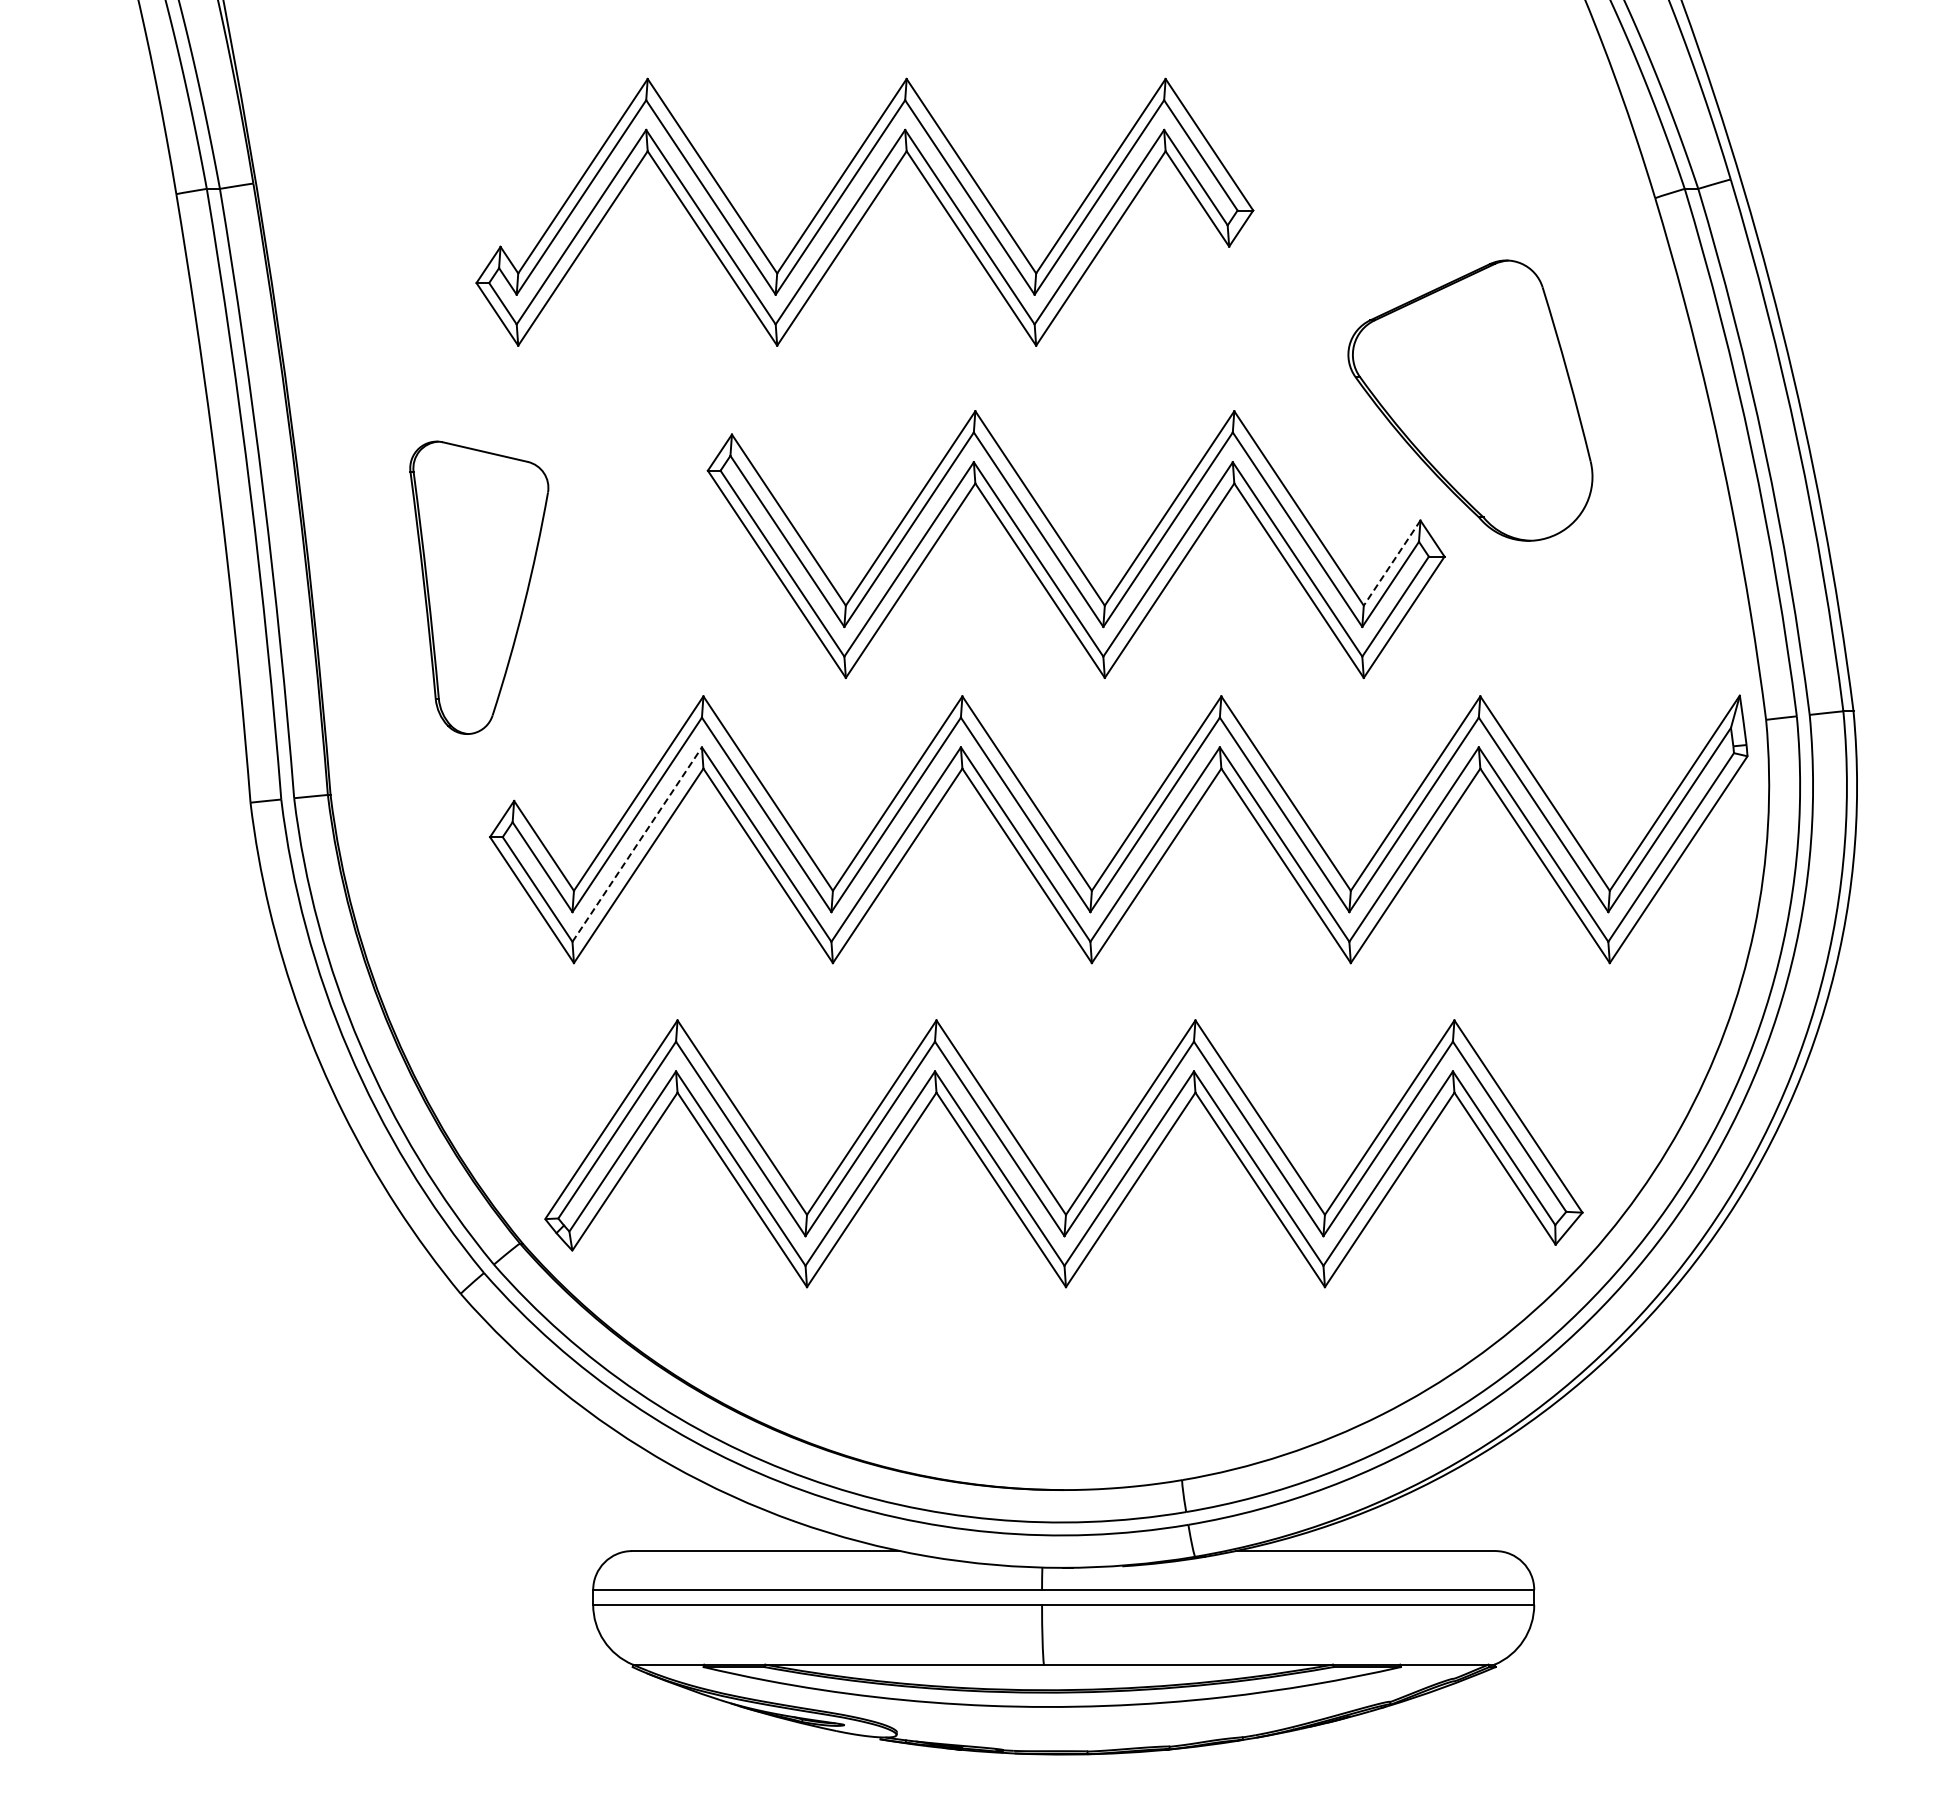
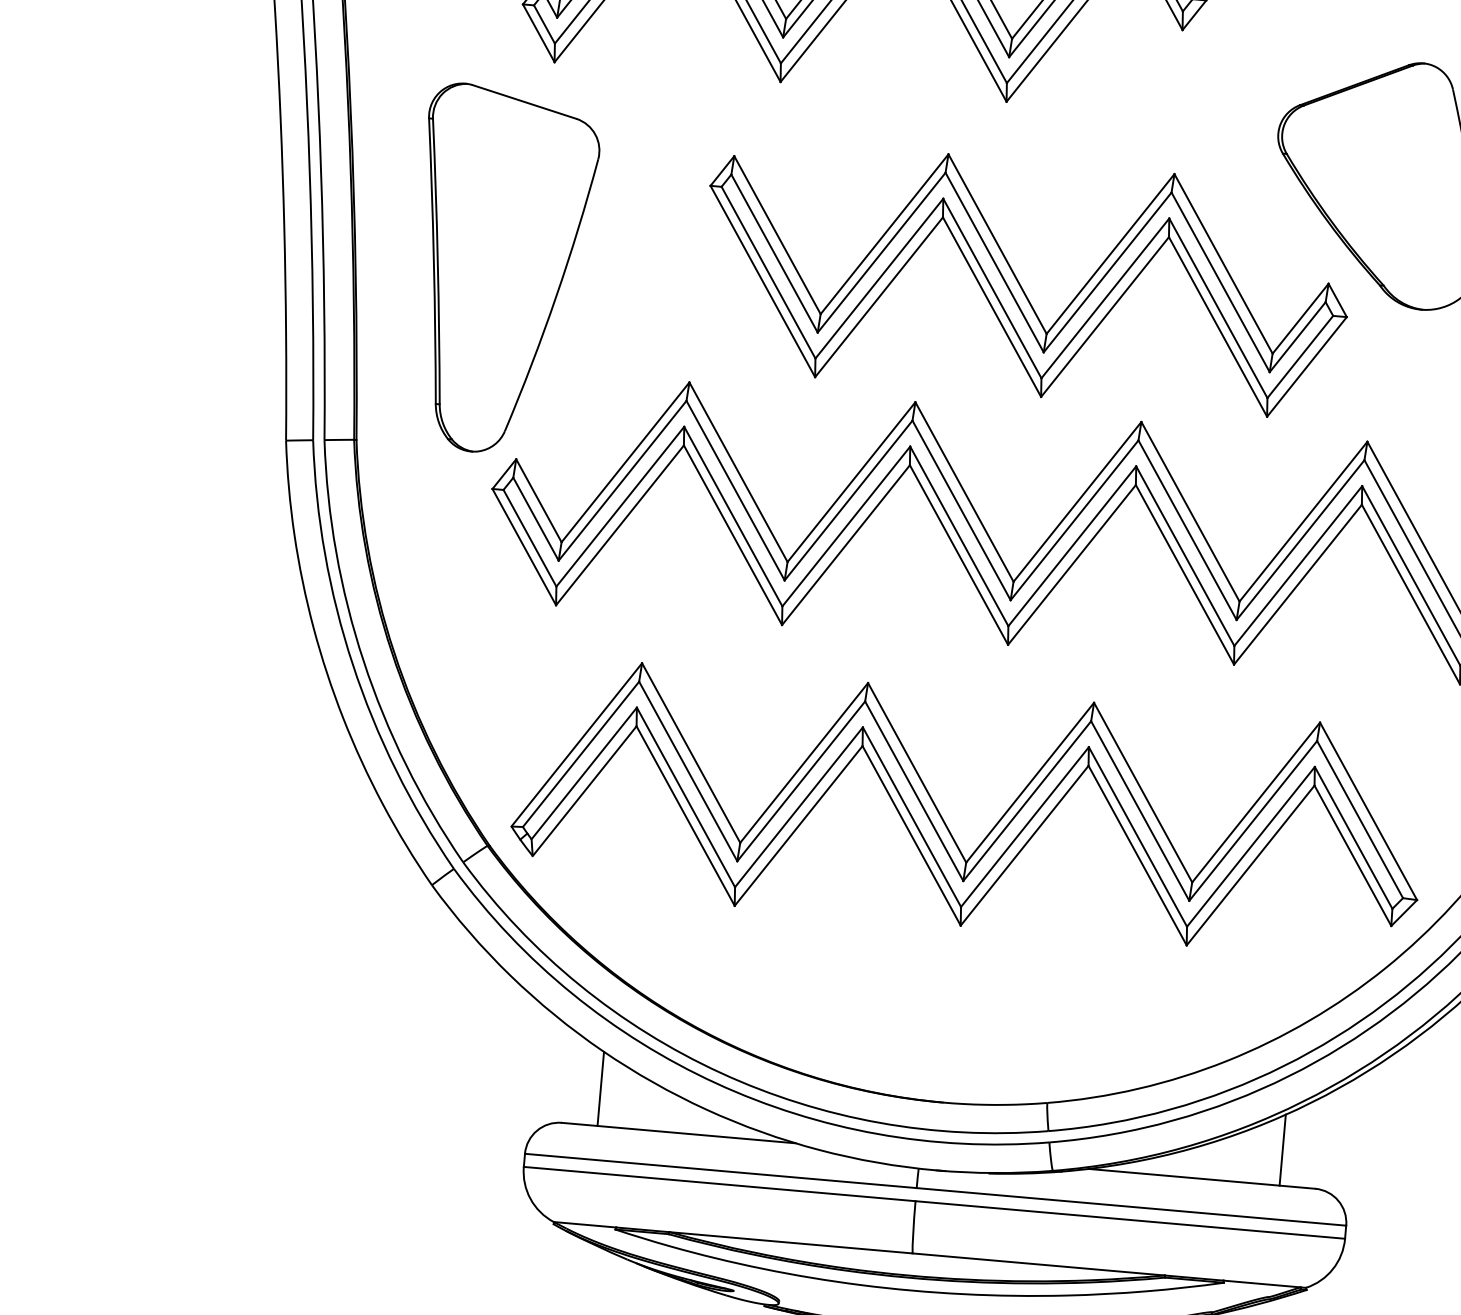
line: (1391, 563) -> (1300, 319), dashed -> solid
part: (478, 587) -> (501, 270), size x1.43
line: (637, 844) -> (620, 506), dashed -> solid
line: (672, 1508) -> (600, 1088), added
line: (1454, 1510) -> (1282, 1150), added

